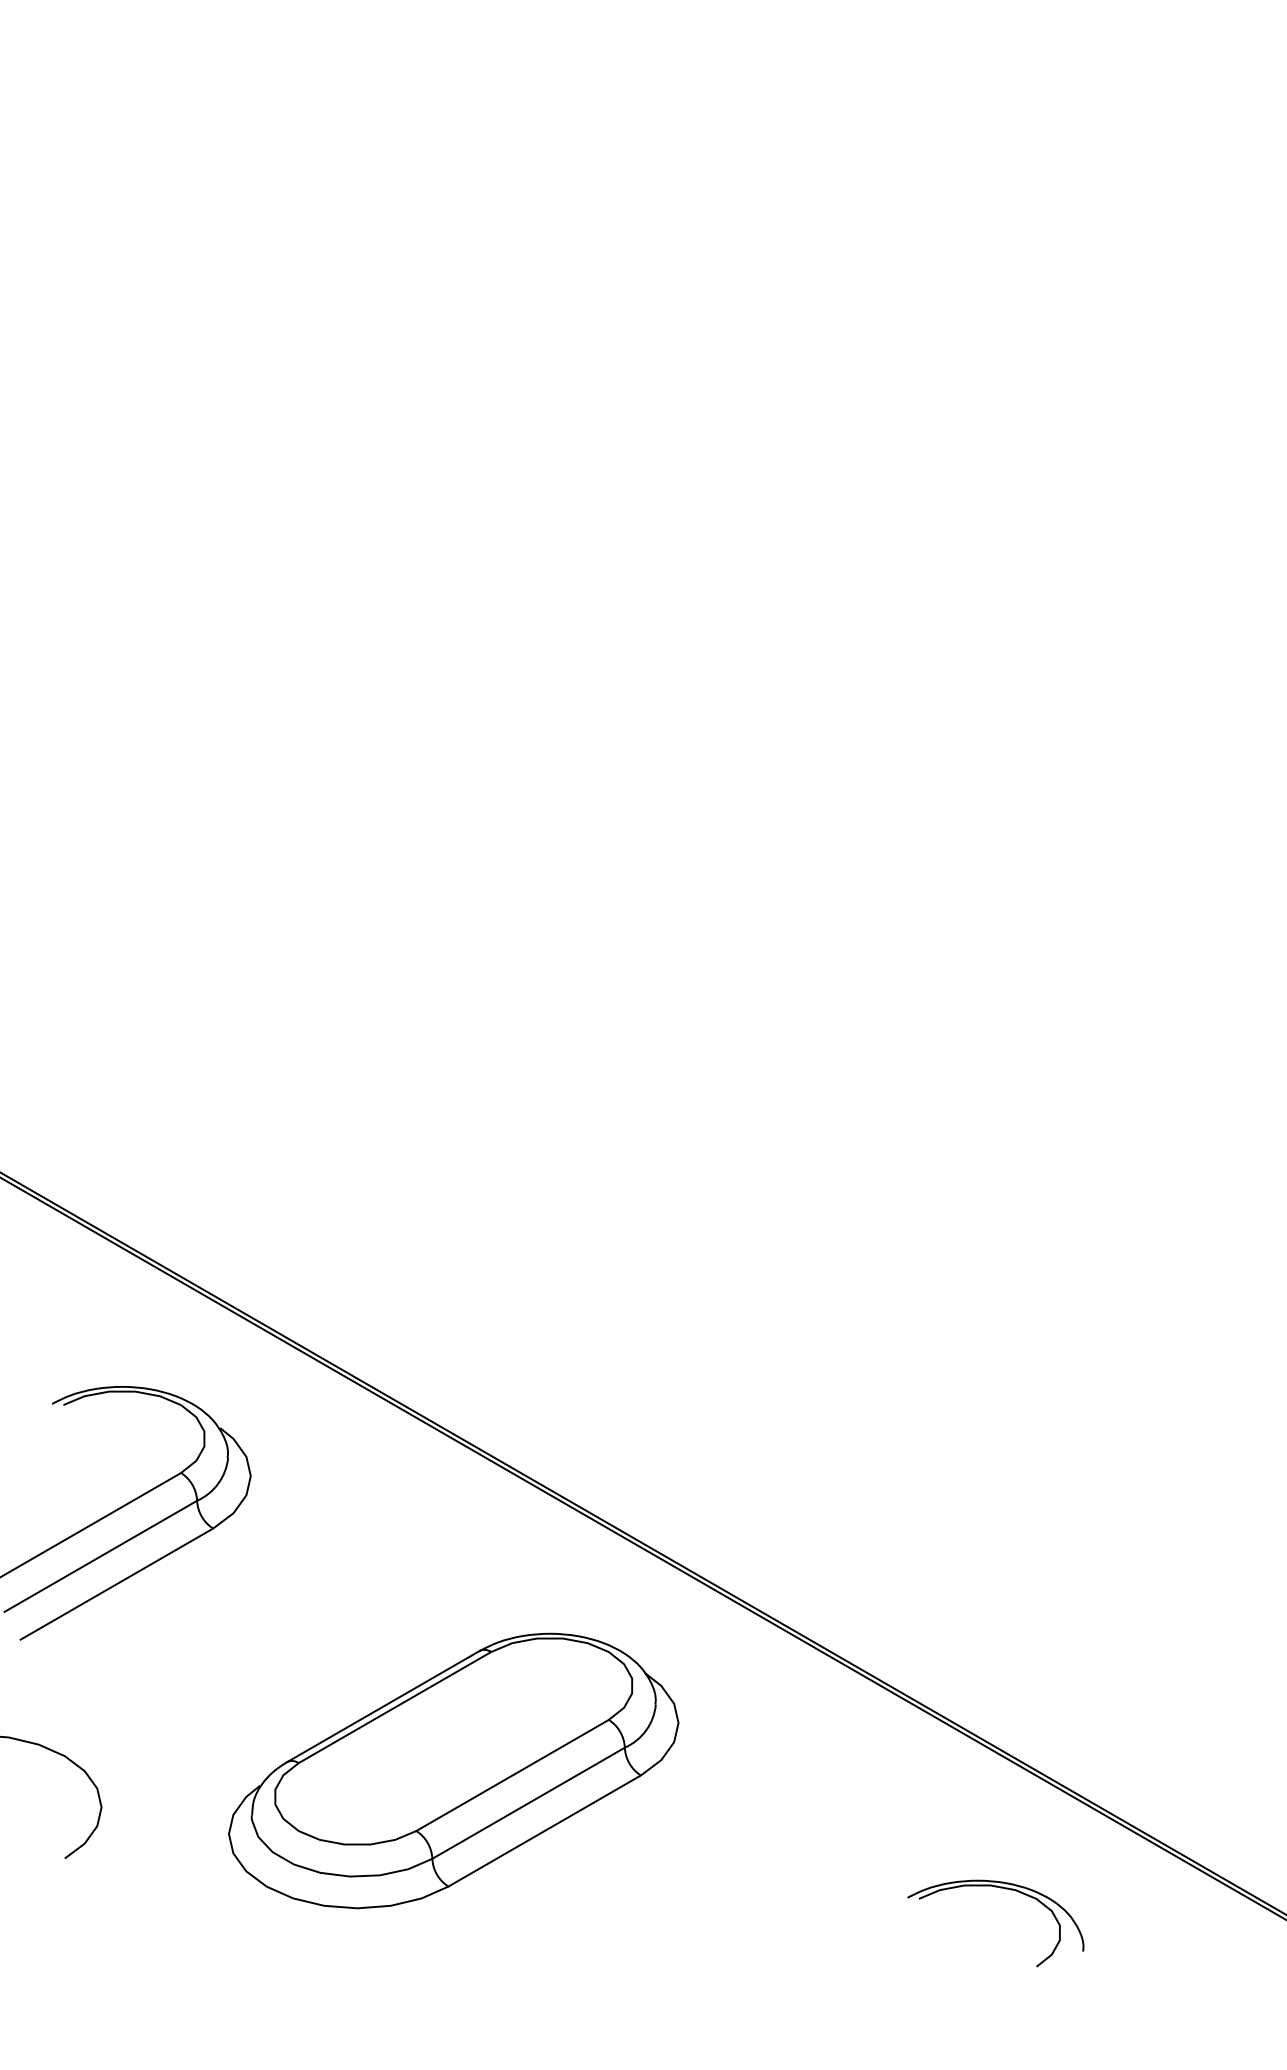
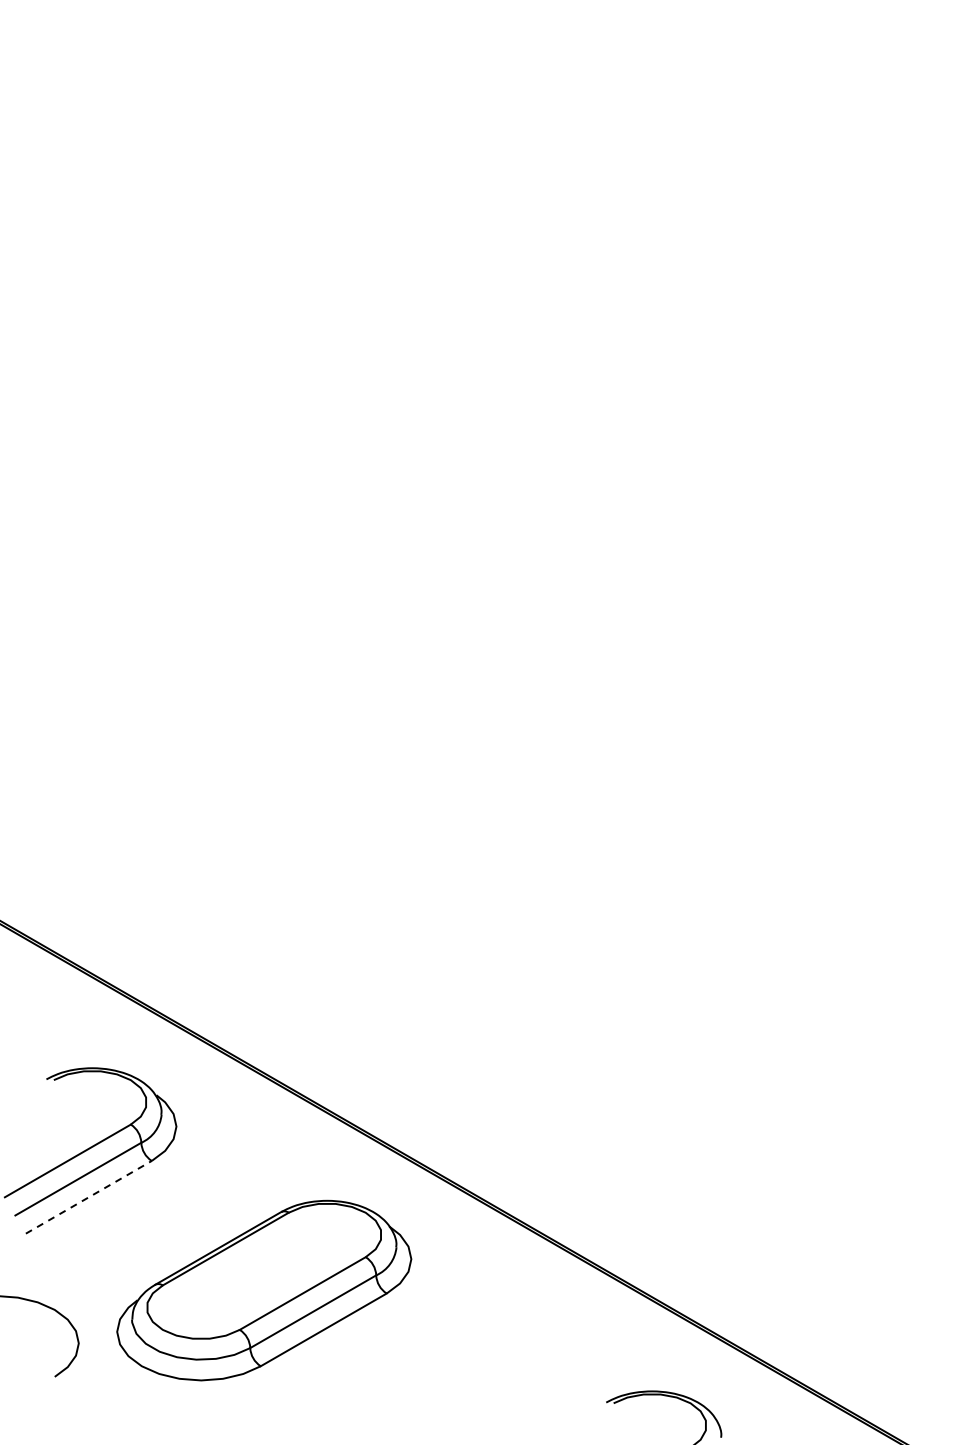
line: (116, 1584) -> (88, 1197), solid -> dashed
part: (454, 1770) -> (264, 1290), moved

